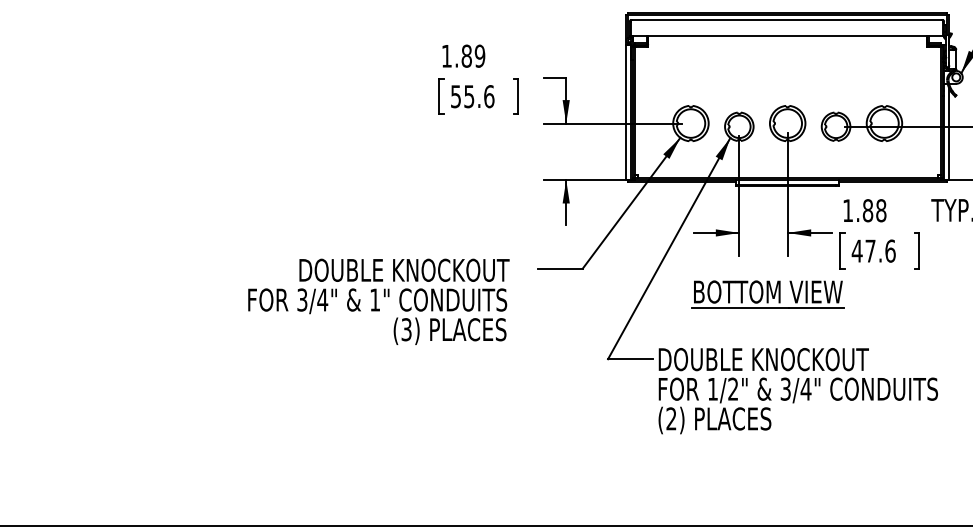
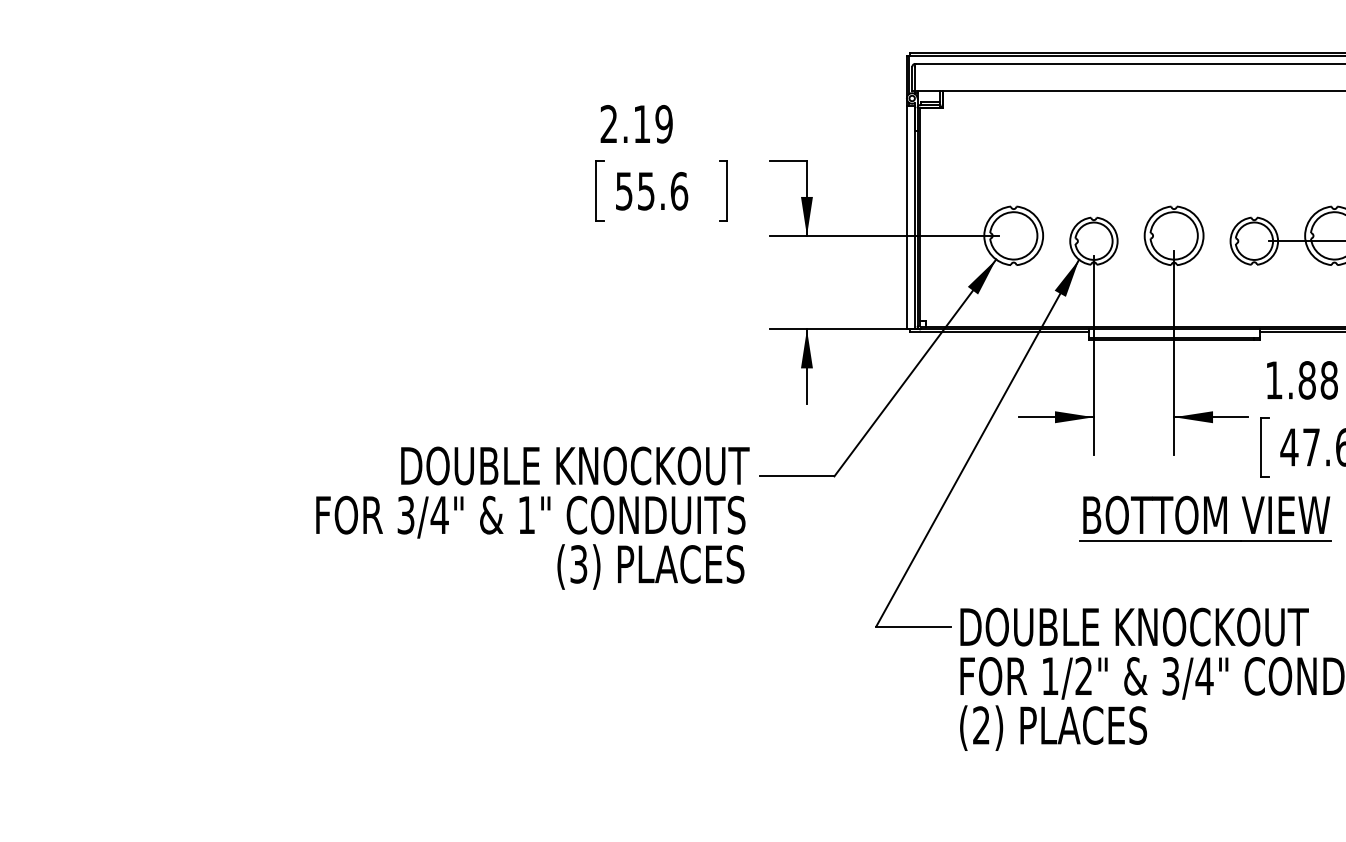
text: (456, 55) -> (625, 123), 1.89 -> 2.19
part: (767, 294) -> (1205, 519), moved
text: (378, 301) -> (532, 517), moved

